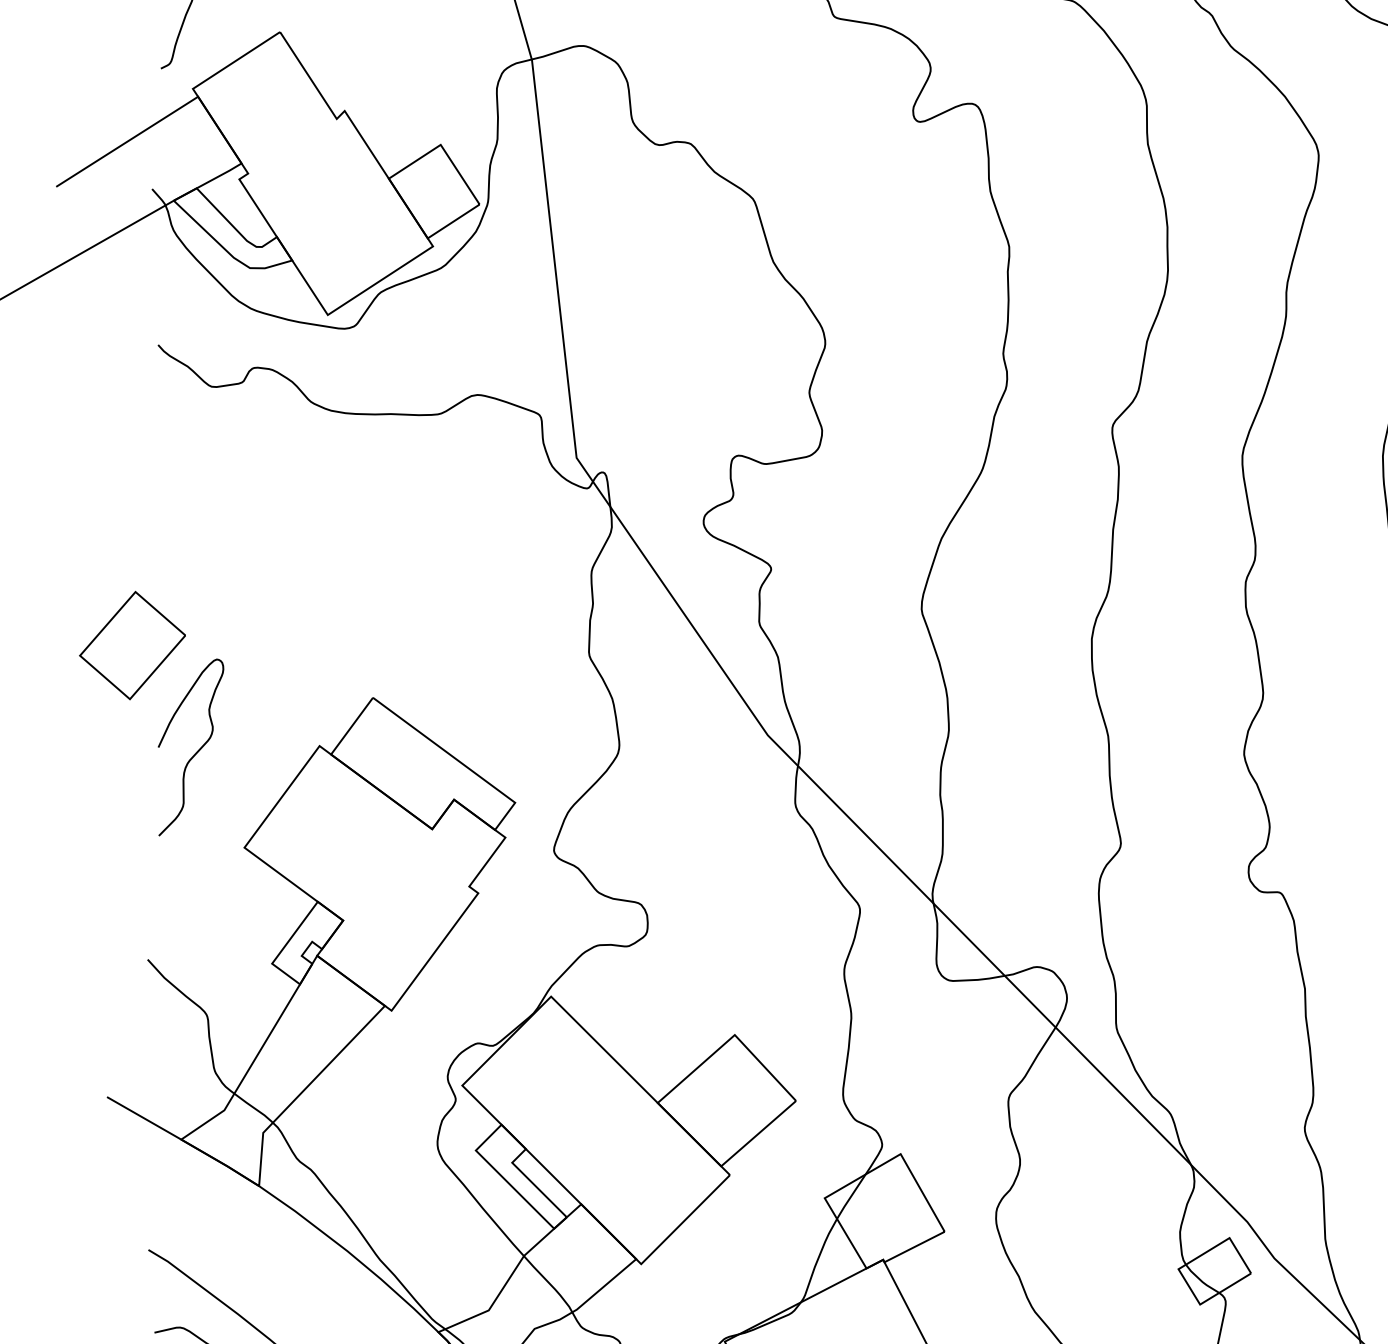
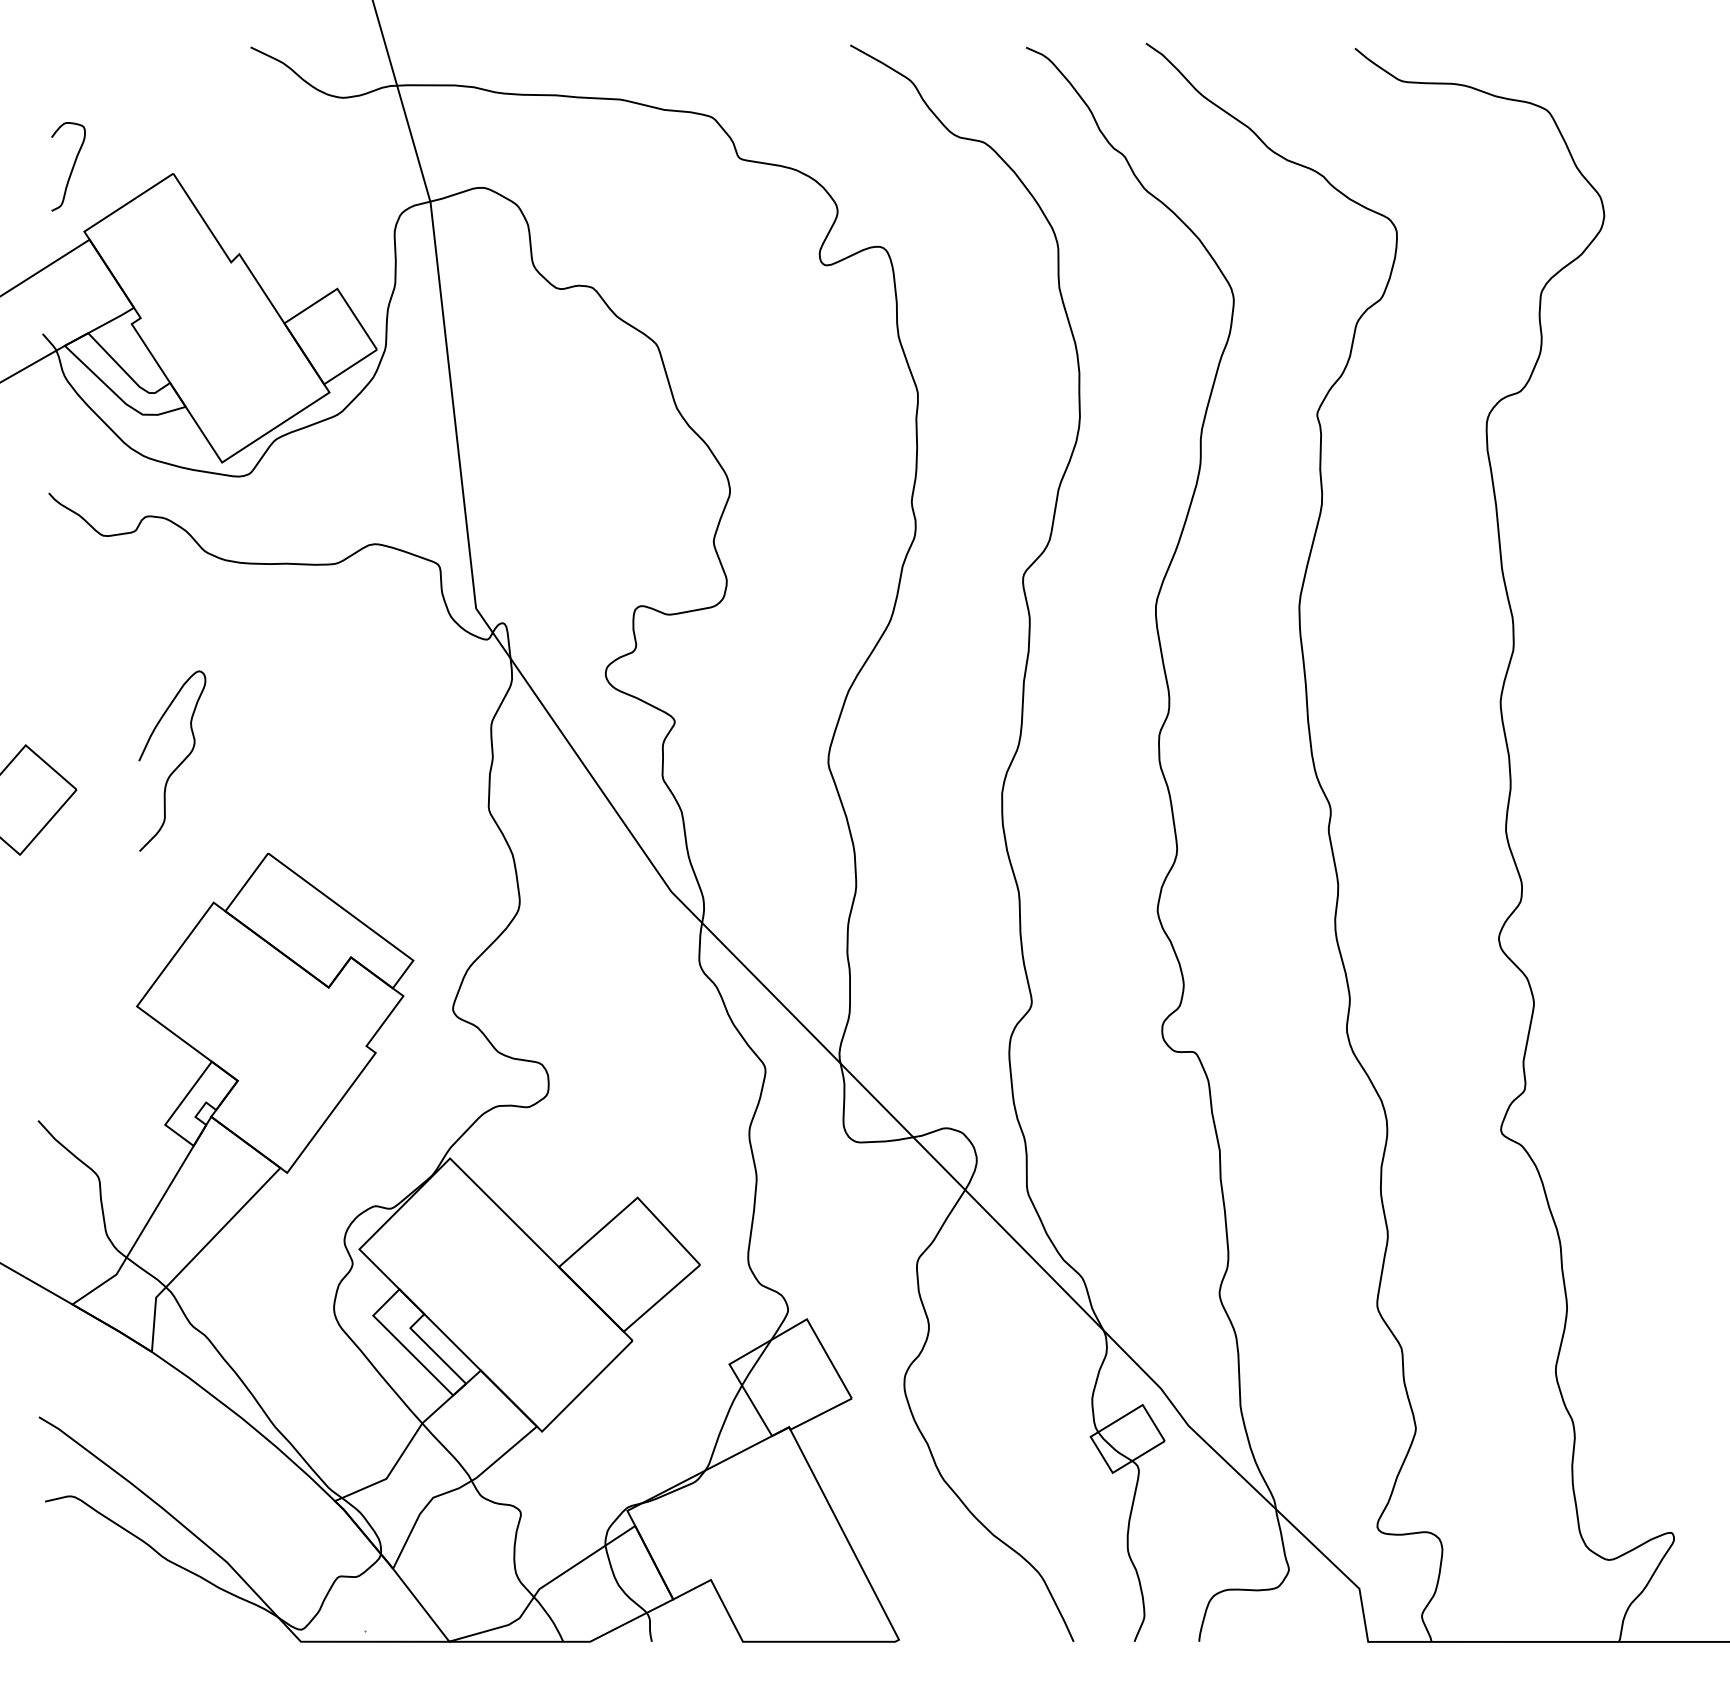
curve: (196, 750) -> (178, 764), moved

